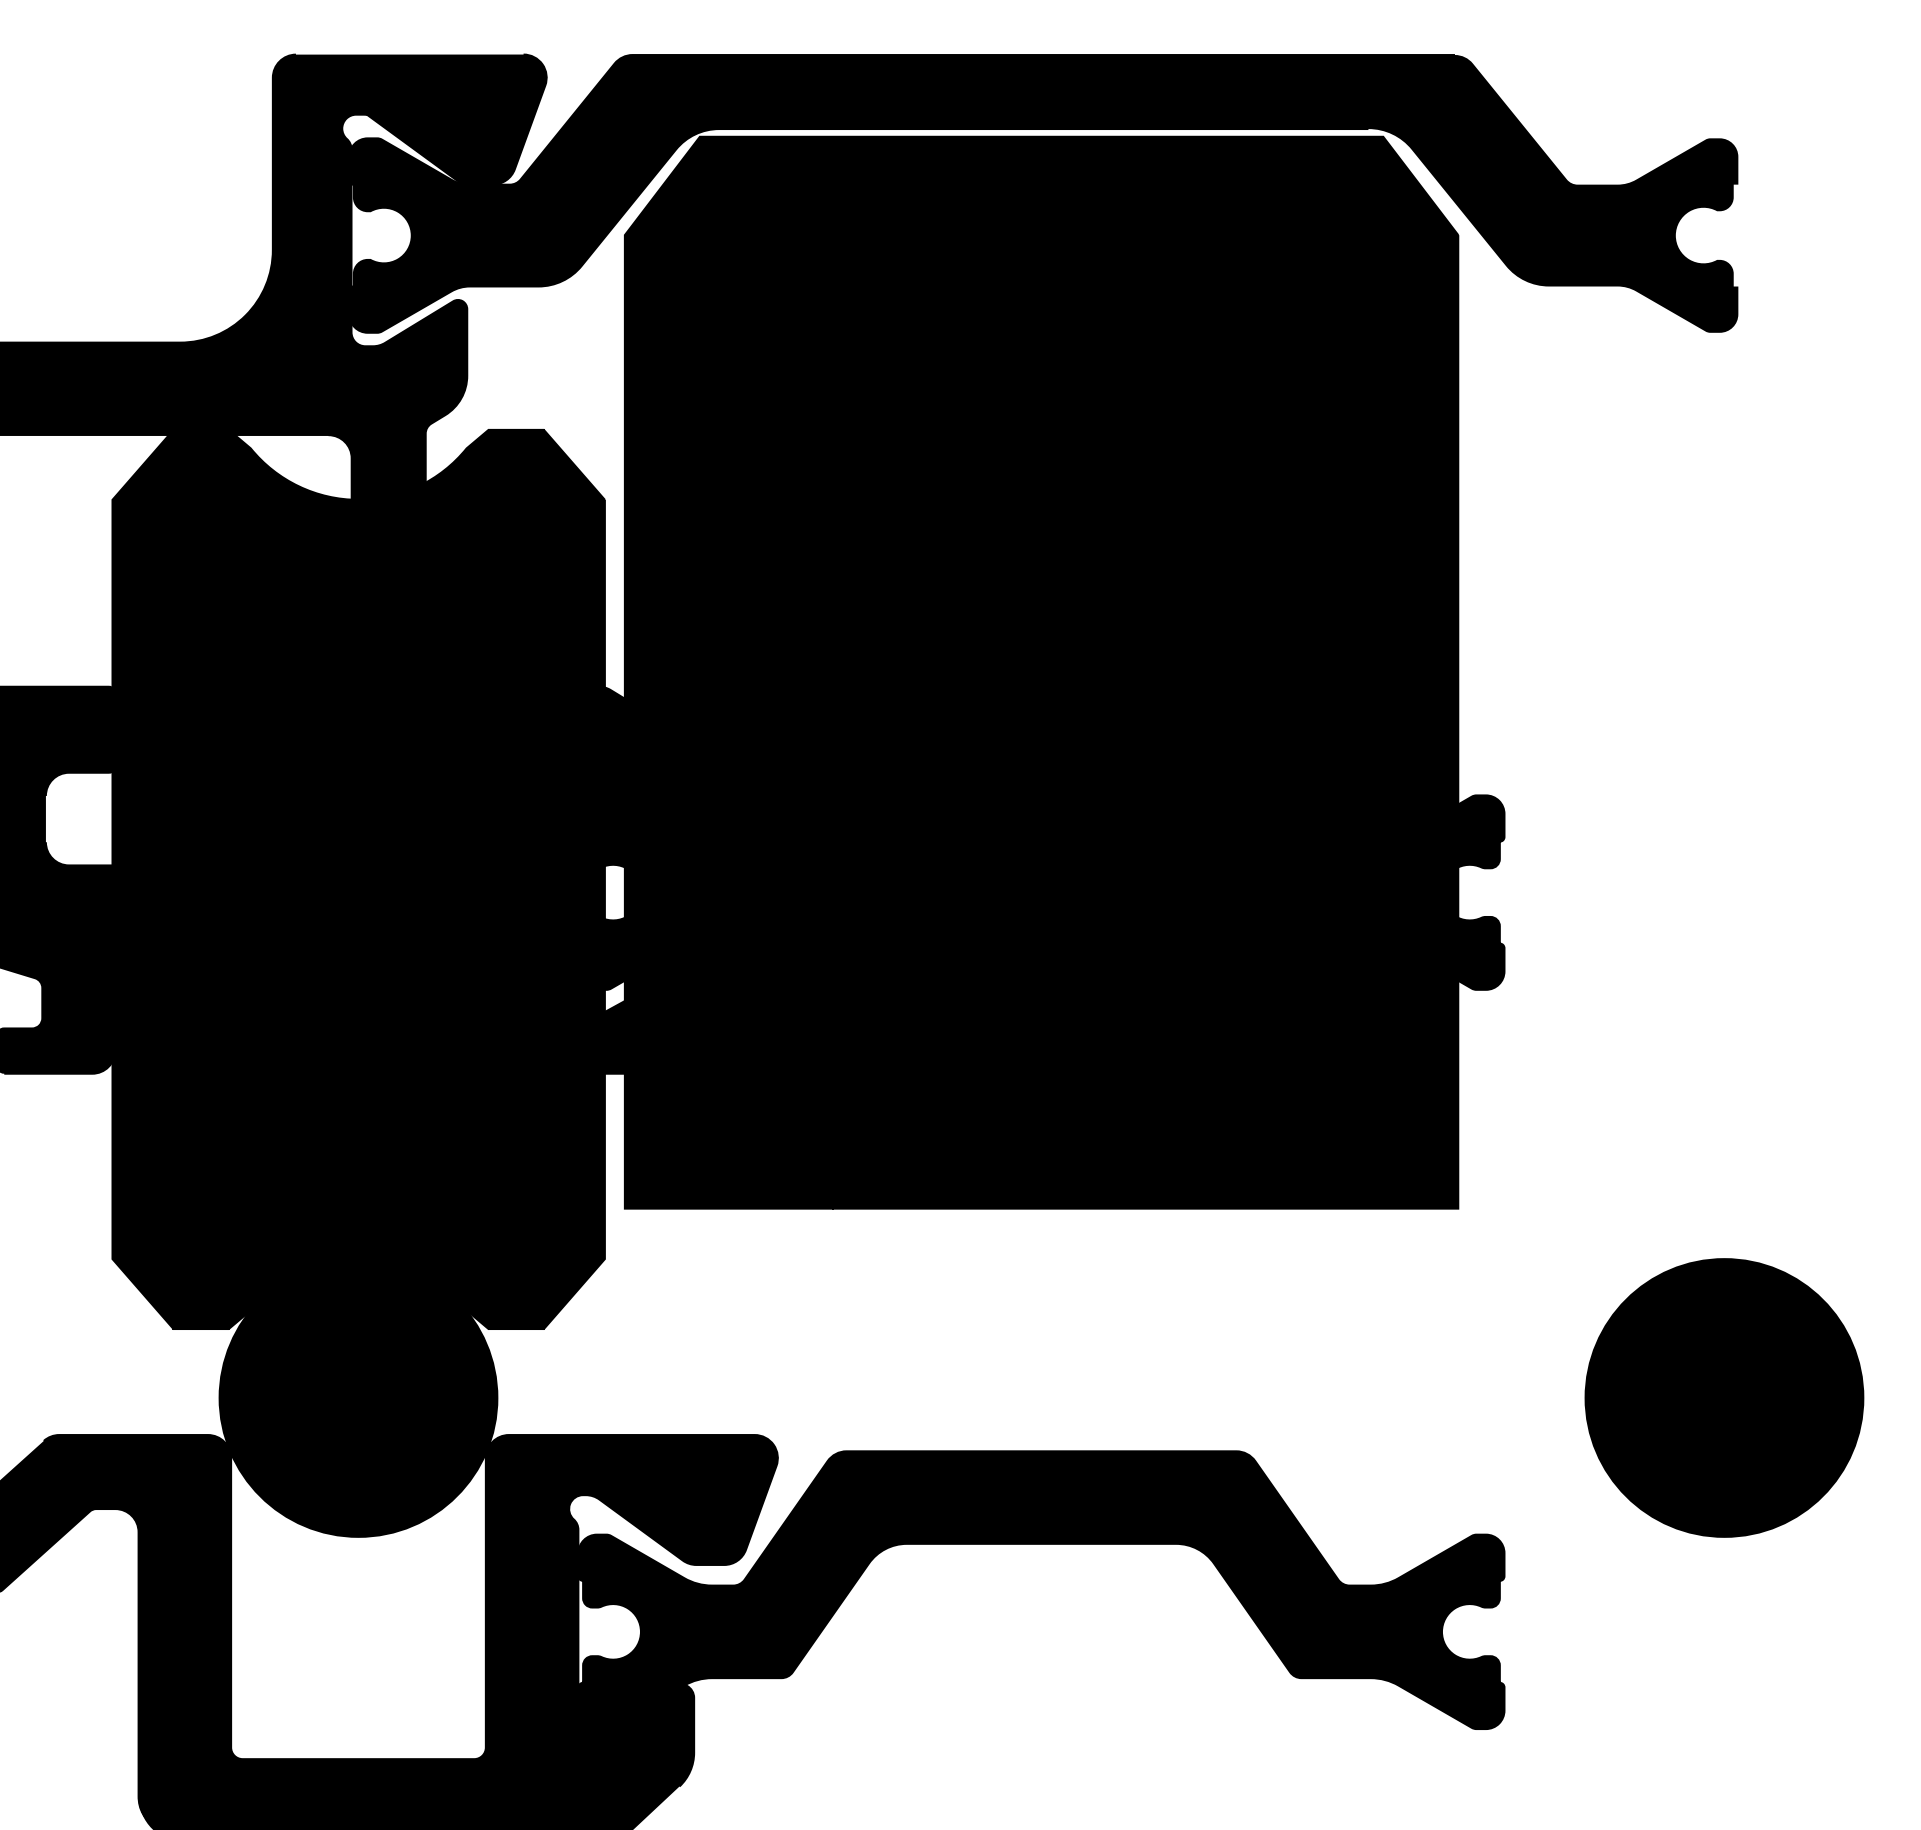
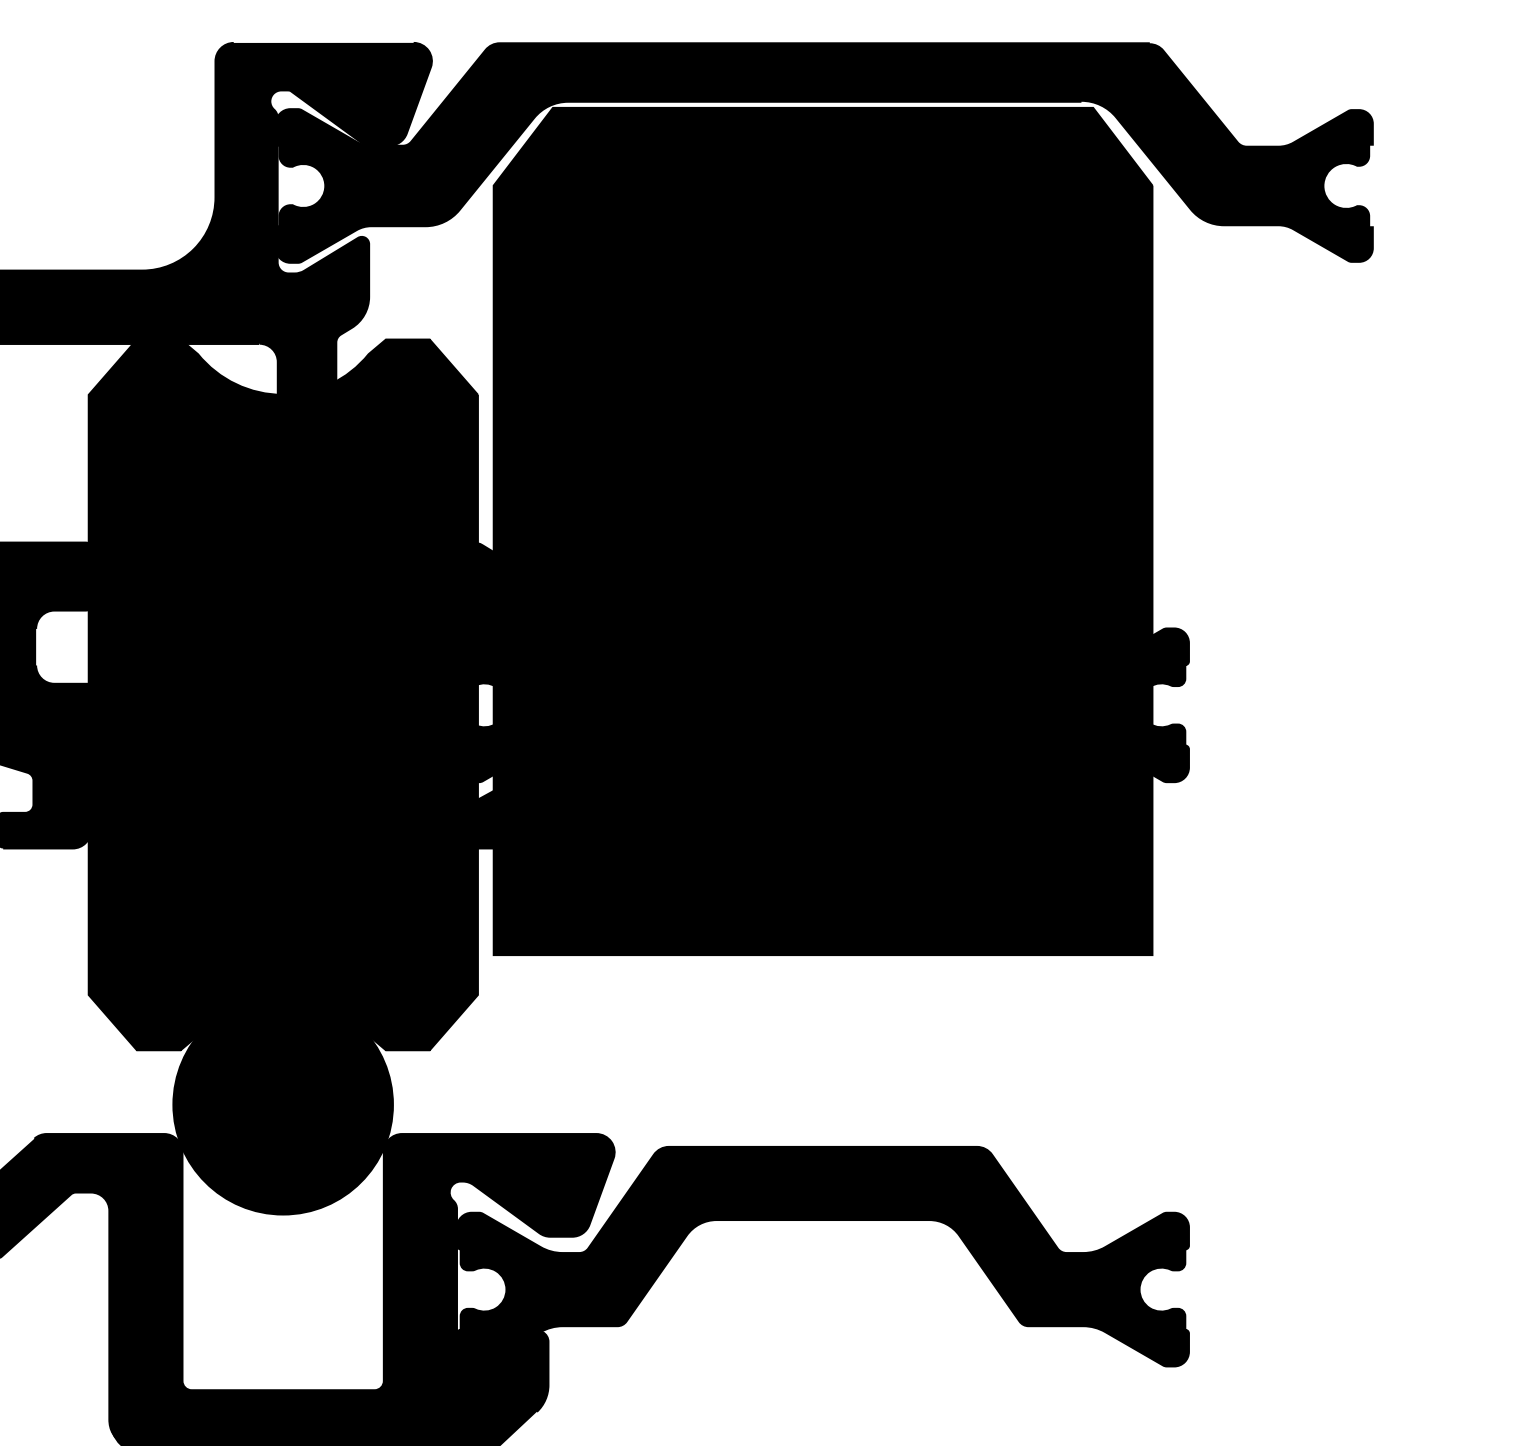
part: (1724, 1397) -> (1362, 1104), removed

